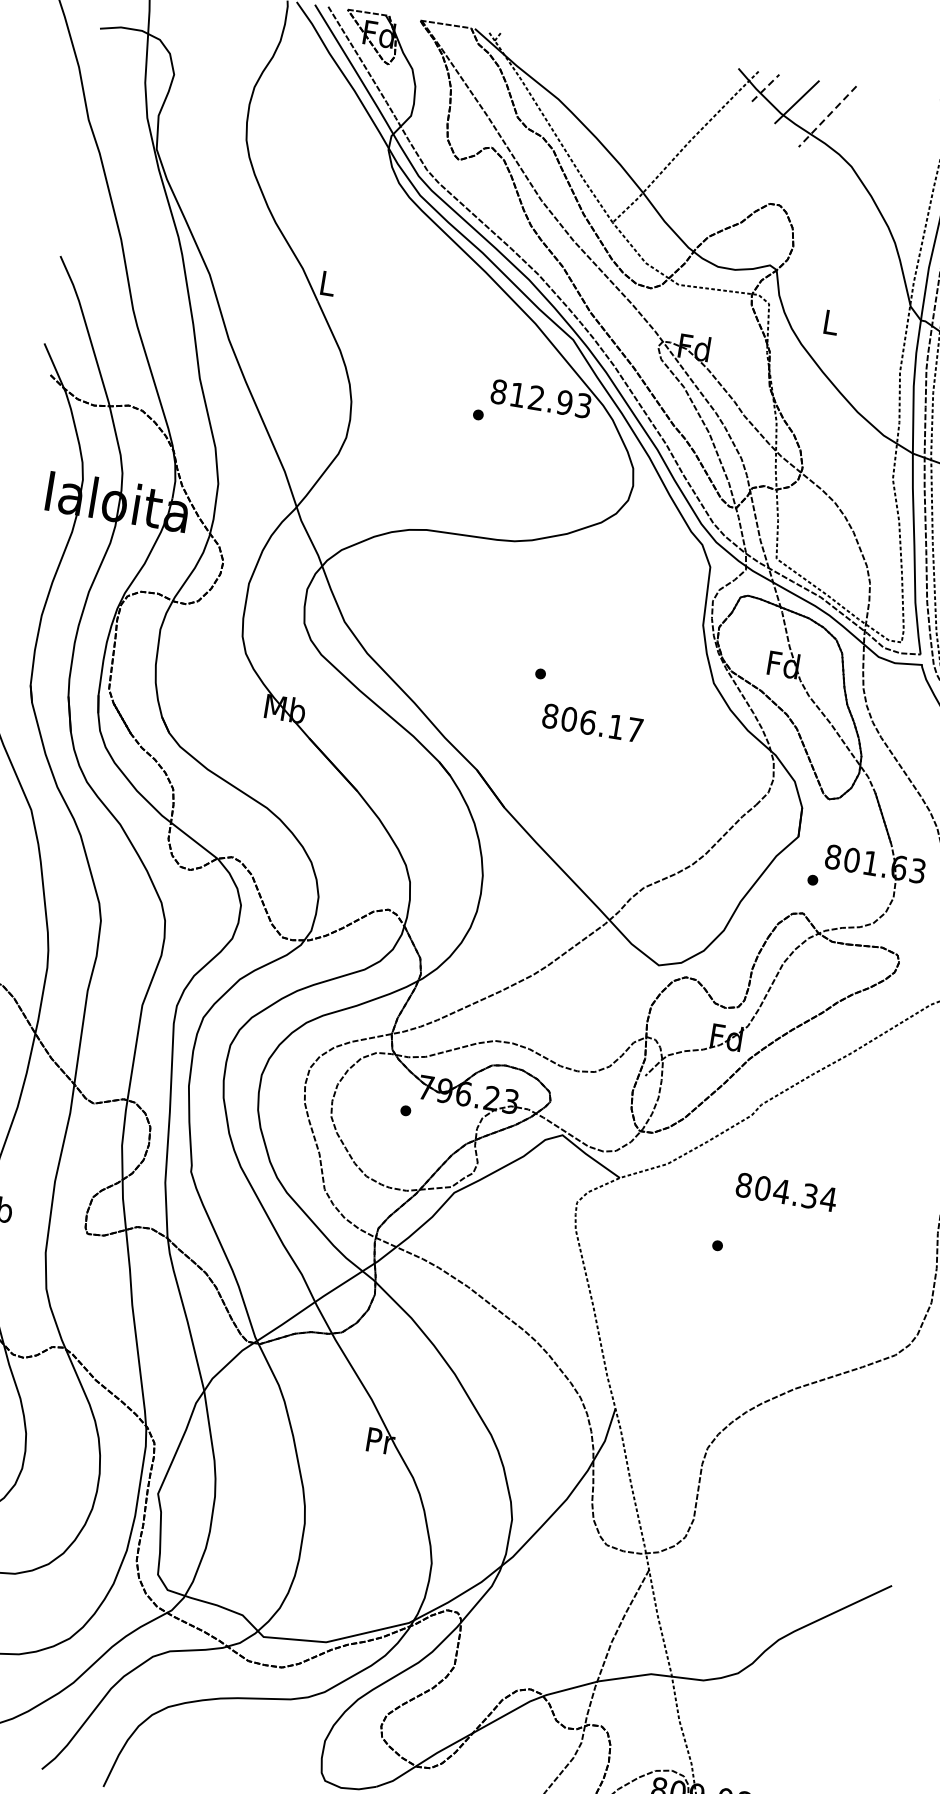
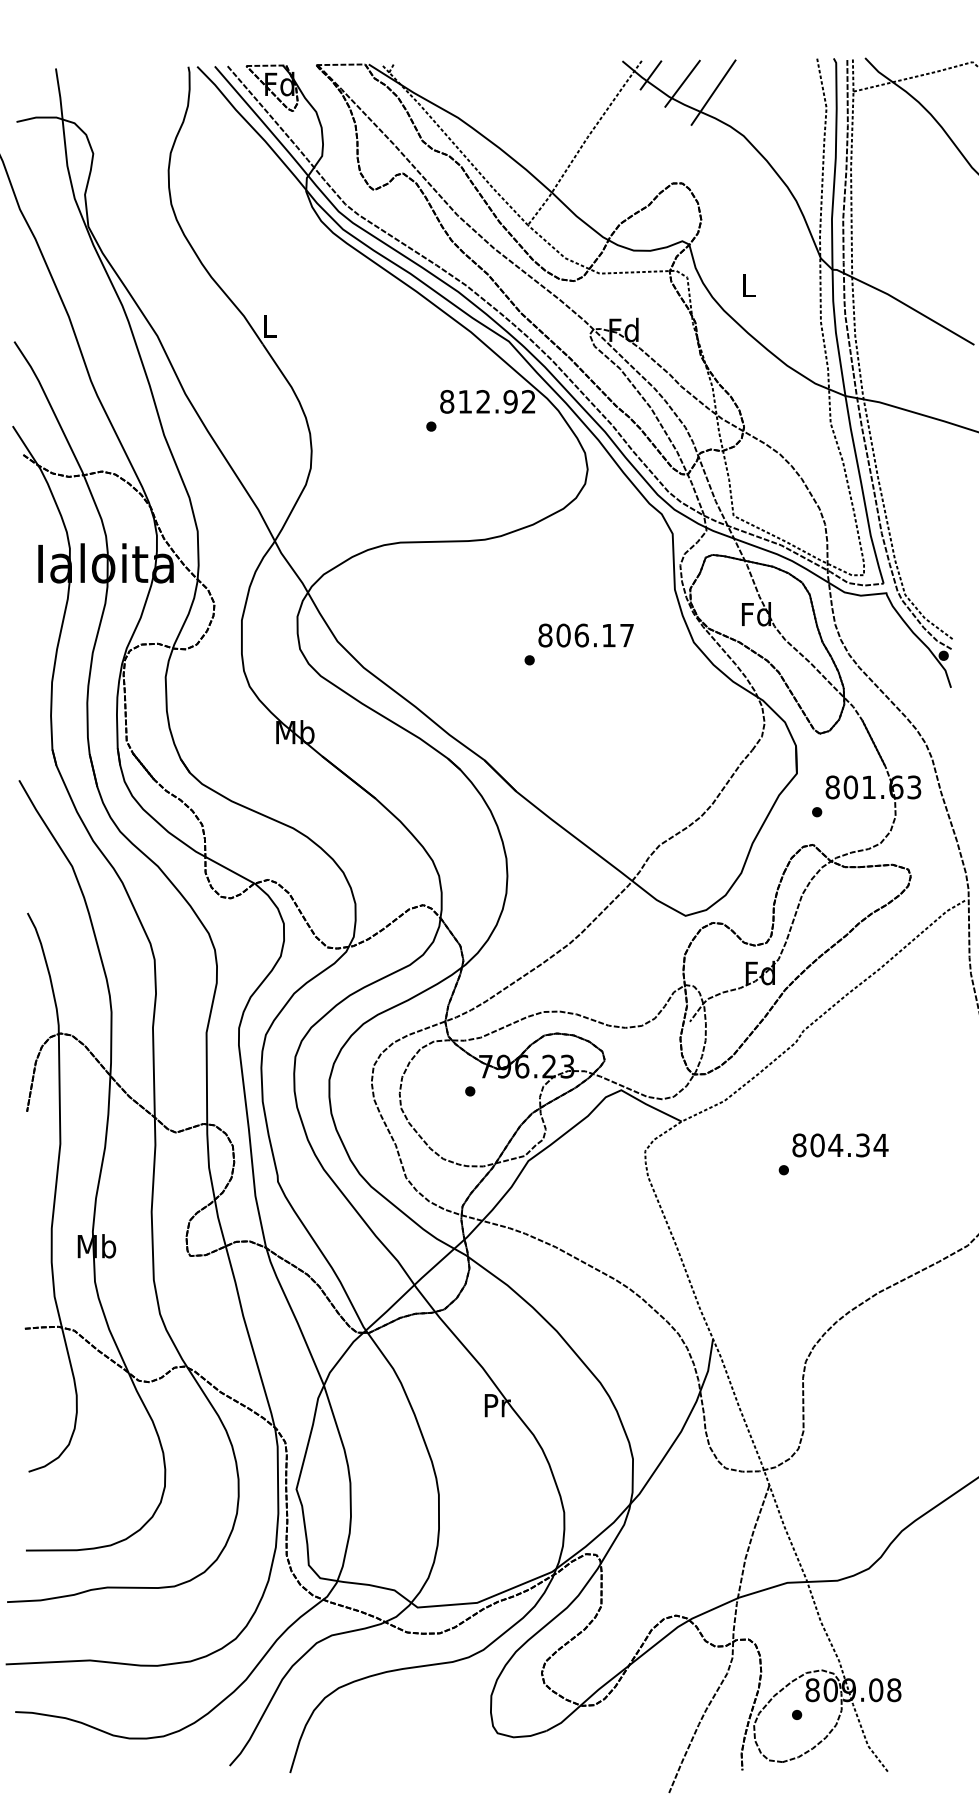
line: (766, 88) -> (651, 75), dashed -> solid
line: (827, 116) -> (713, 92), dashed -> solid
text: (583, 405) -> (528, 401), 812.93 -> 812.92
text: (592, 723) -> (585, 635), moved
text: (786, 1192) -> (840, 1145), moved

